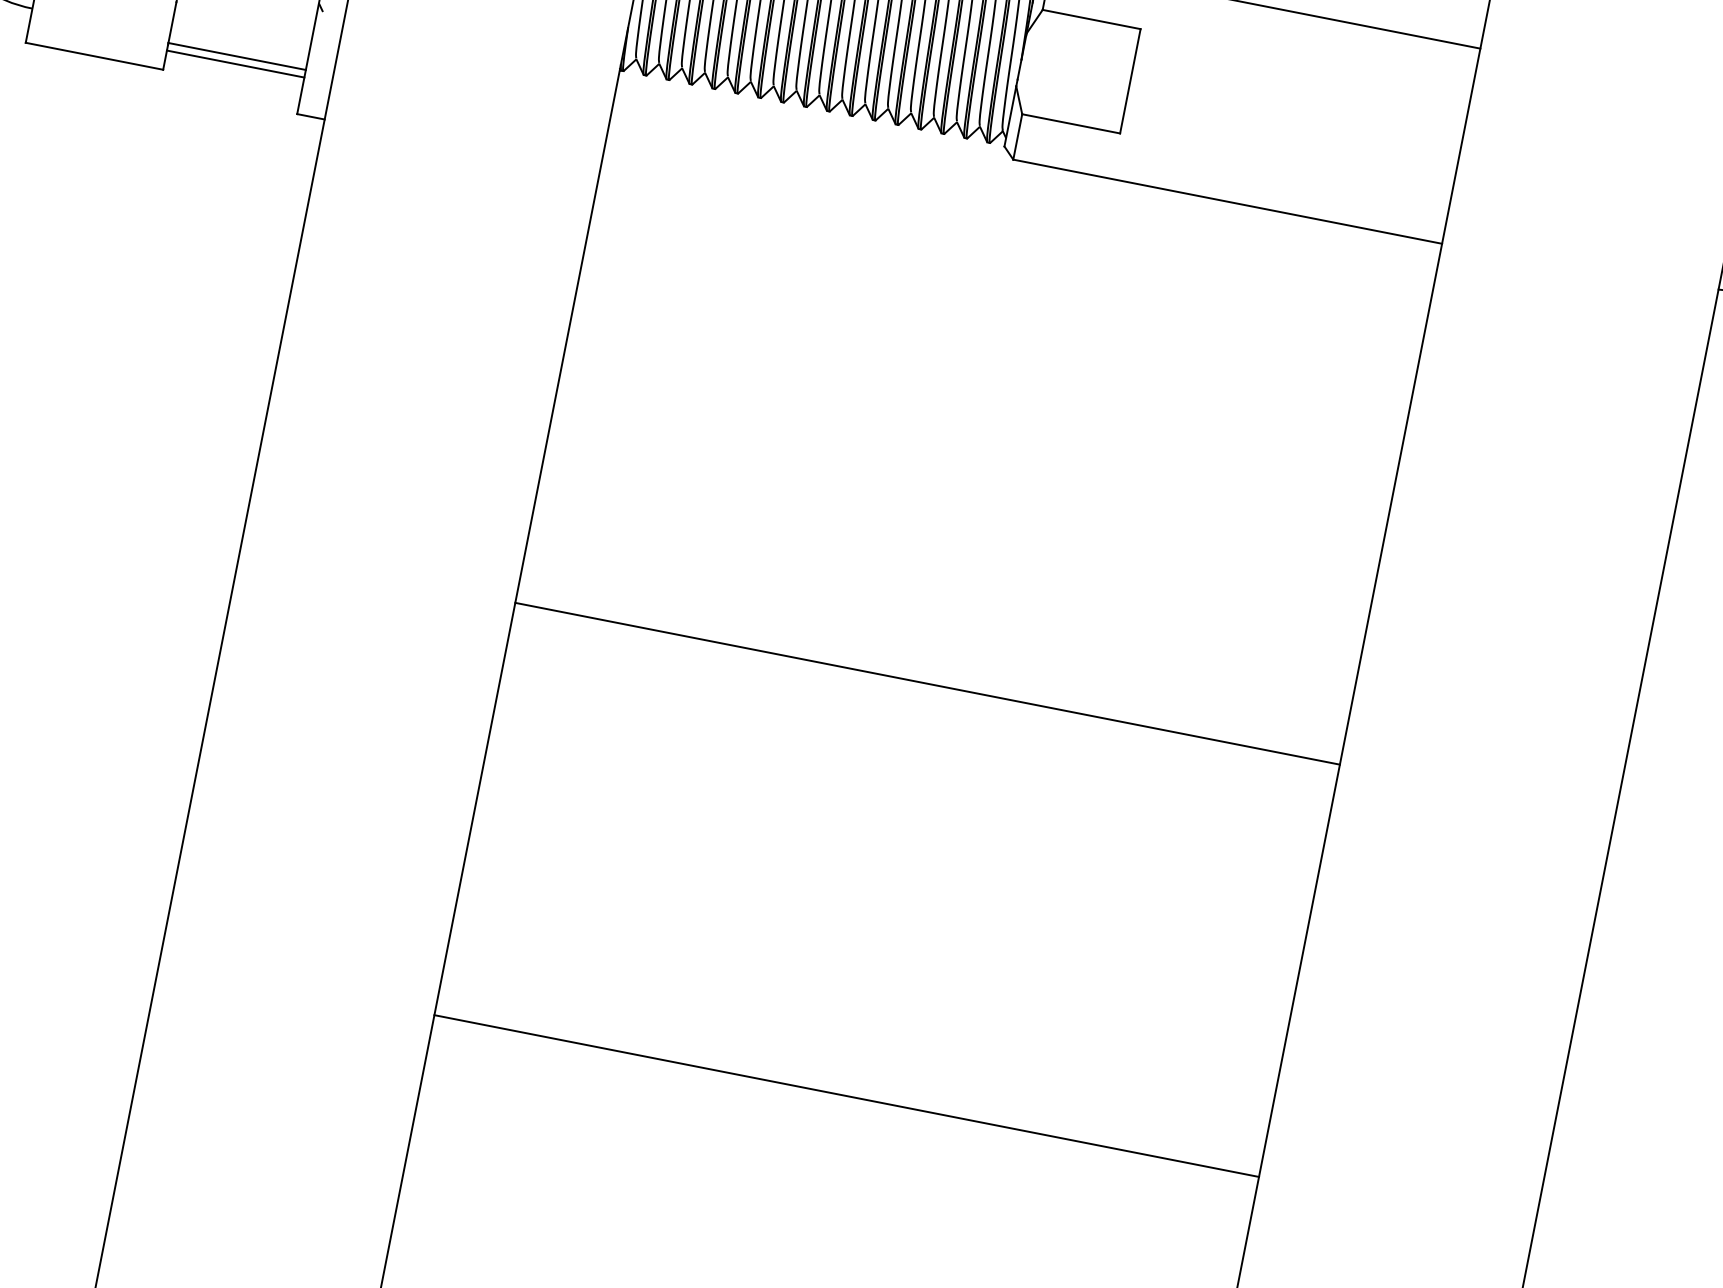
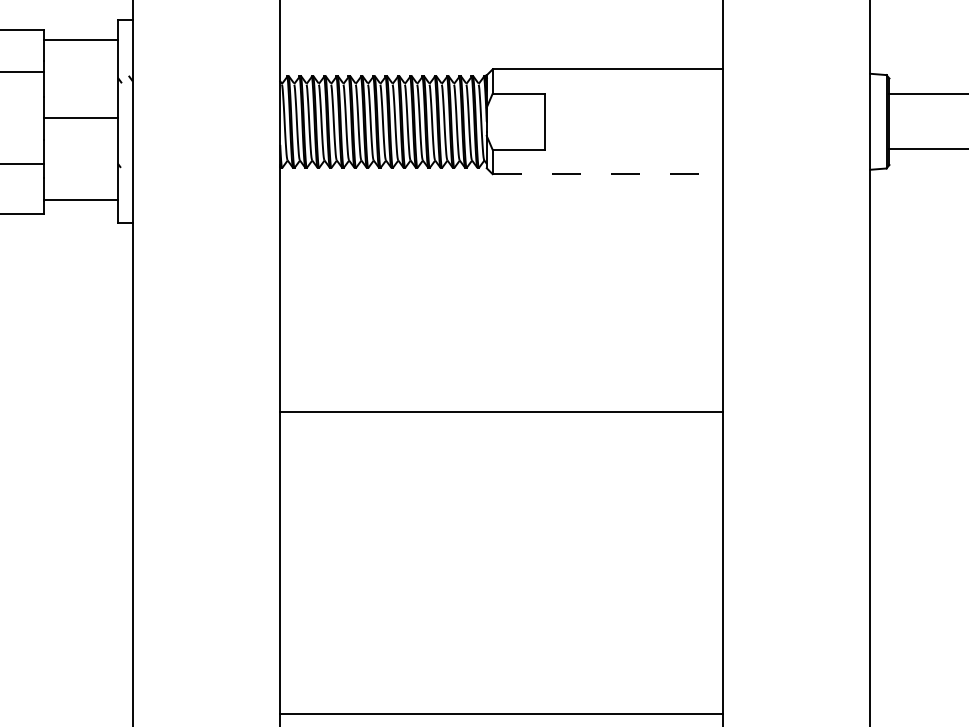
line: (234, 63) -> (80, 203), removed
line: (1229, 202) -> (608, 174), solid -> dashed
line: (927, 683) -> (501, 411), moved
line: (846, 1095) -> (501, 713), moved

